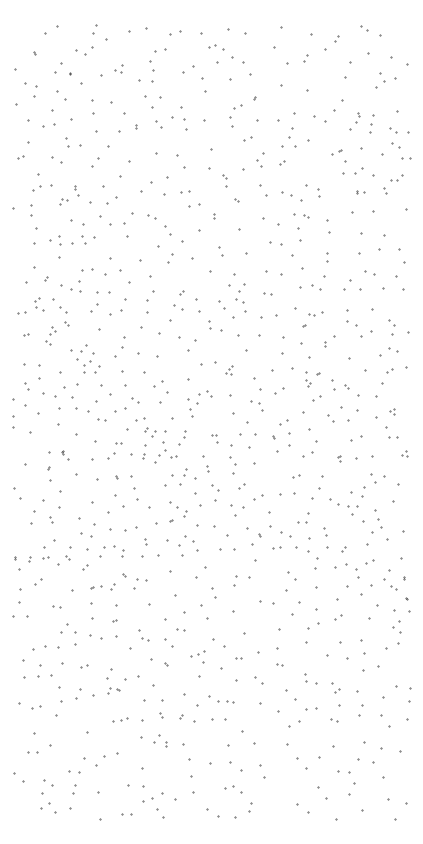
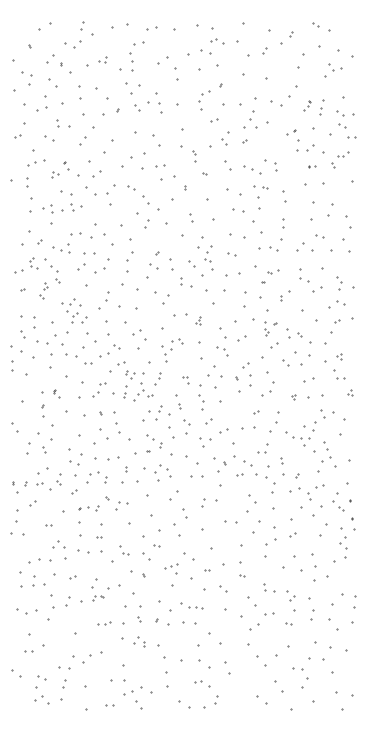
part: (216, 47) -> (217, 41), moved
part: (355, 121) -> (307, 105), size x0.7
part: (193, 205) -> (167, 178), size x1.6
part: (36, 707) -> (31, 612), size x1.6

